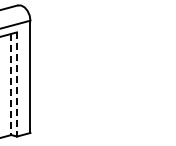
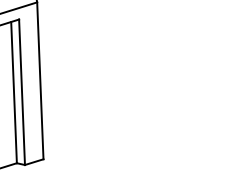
line: (11, 84) -> (14, 92), dashed -> solid
line: (17, 84) -> (22, 92), dashed -> solid

